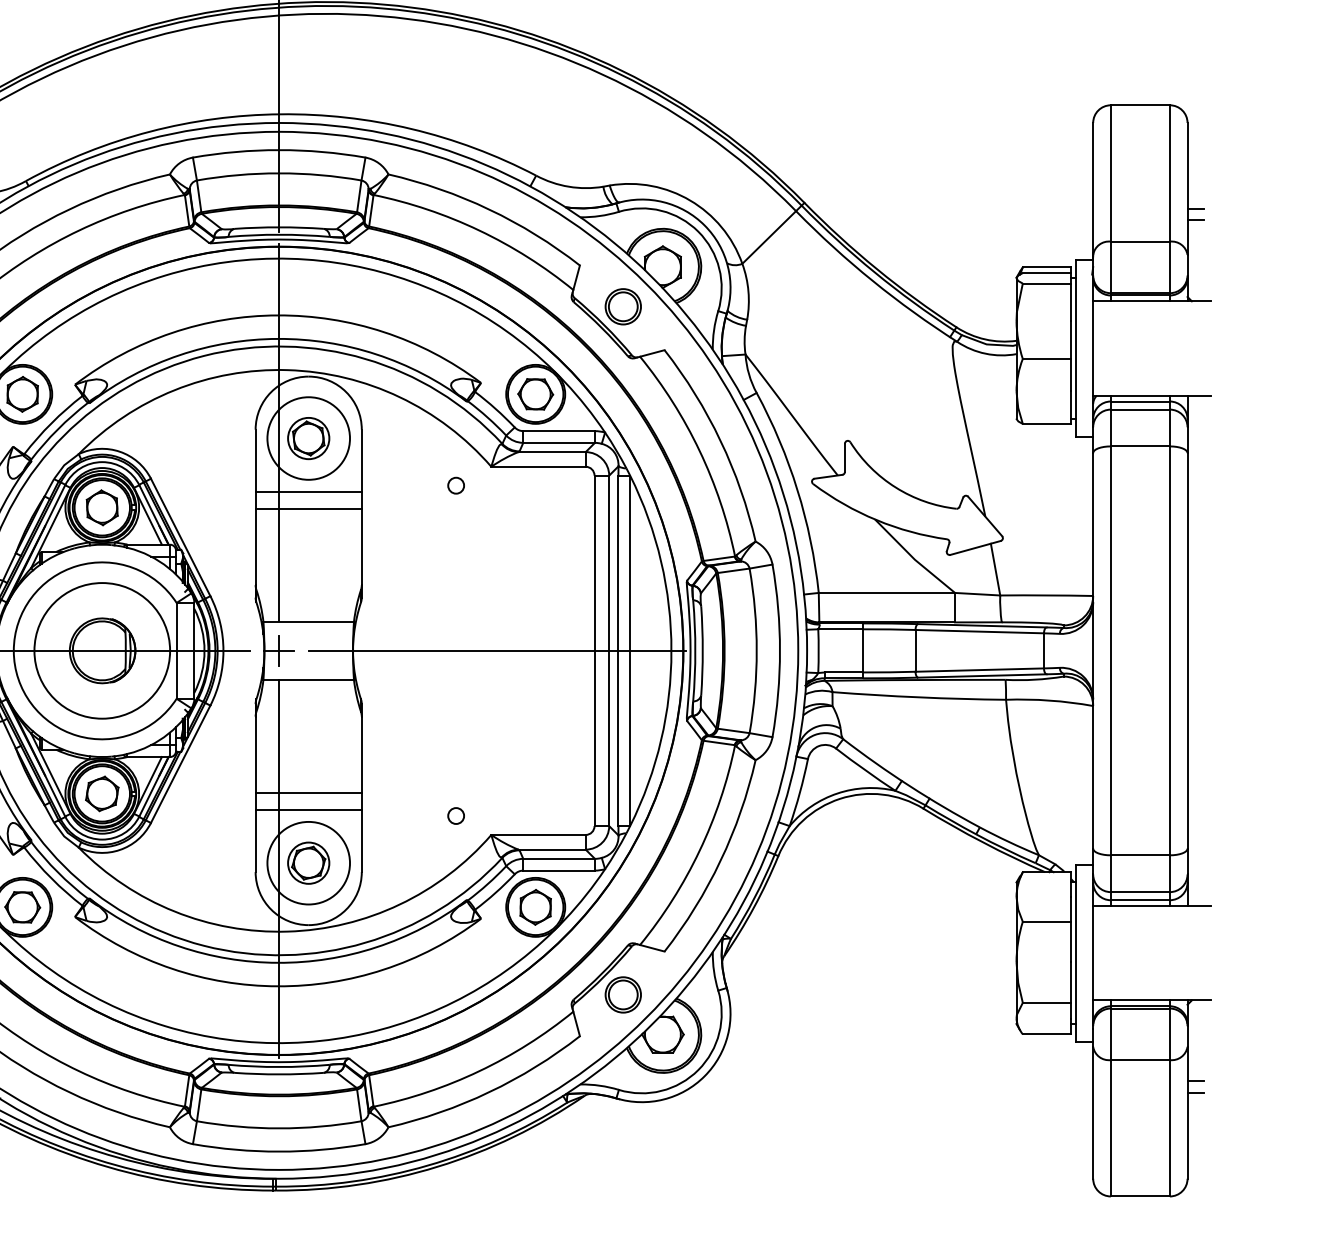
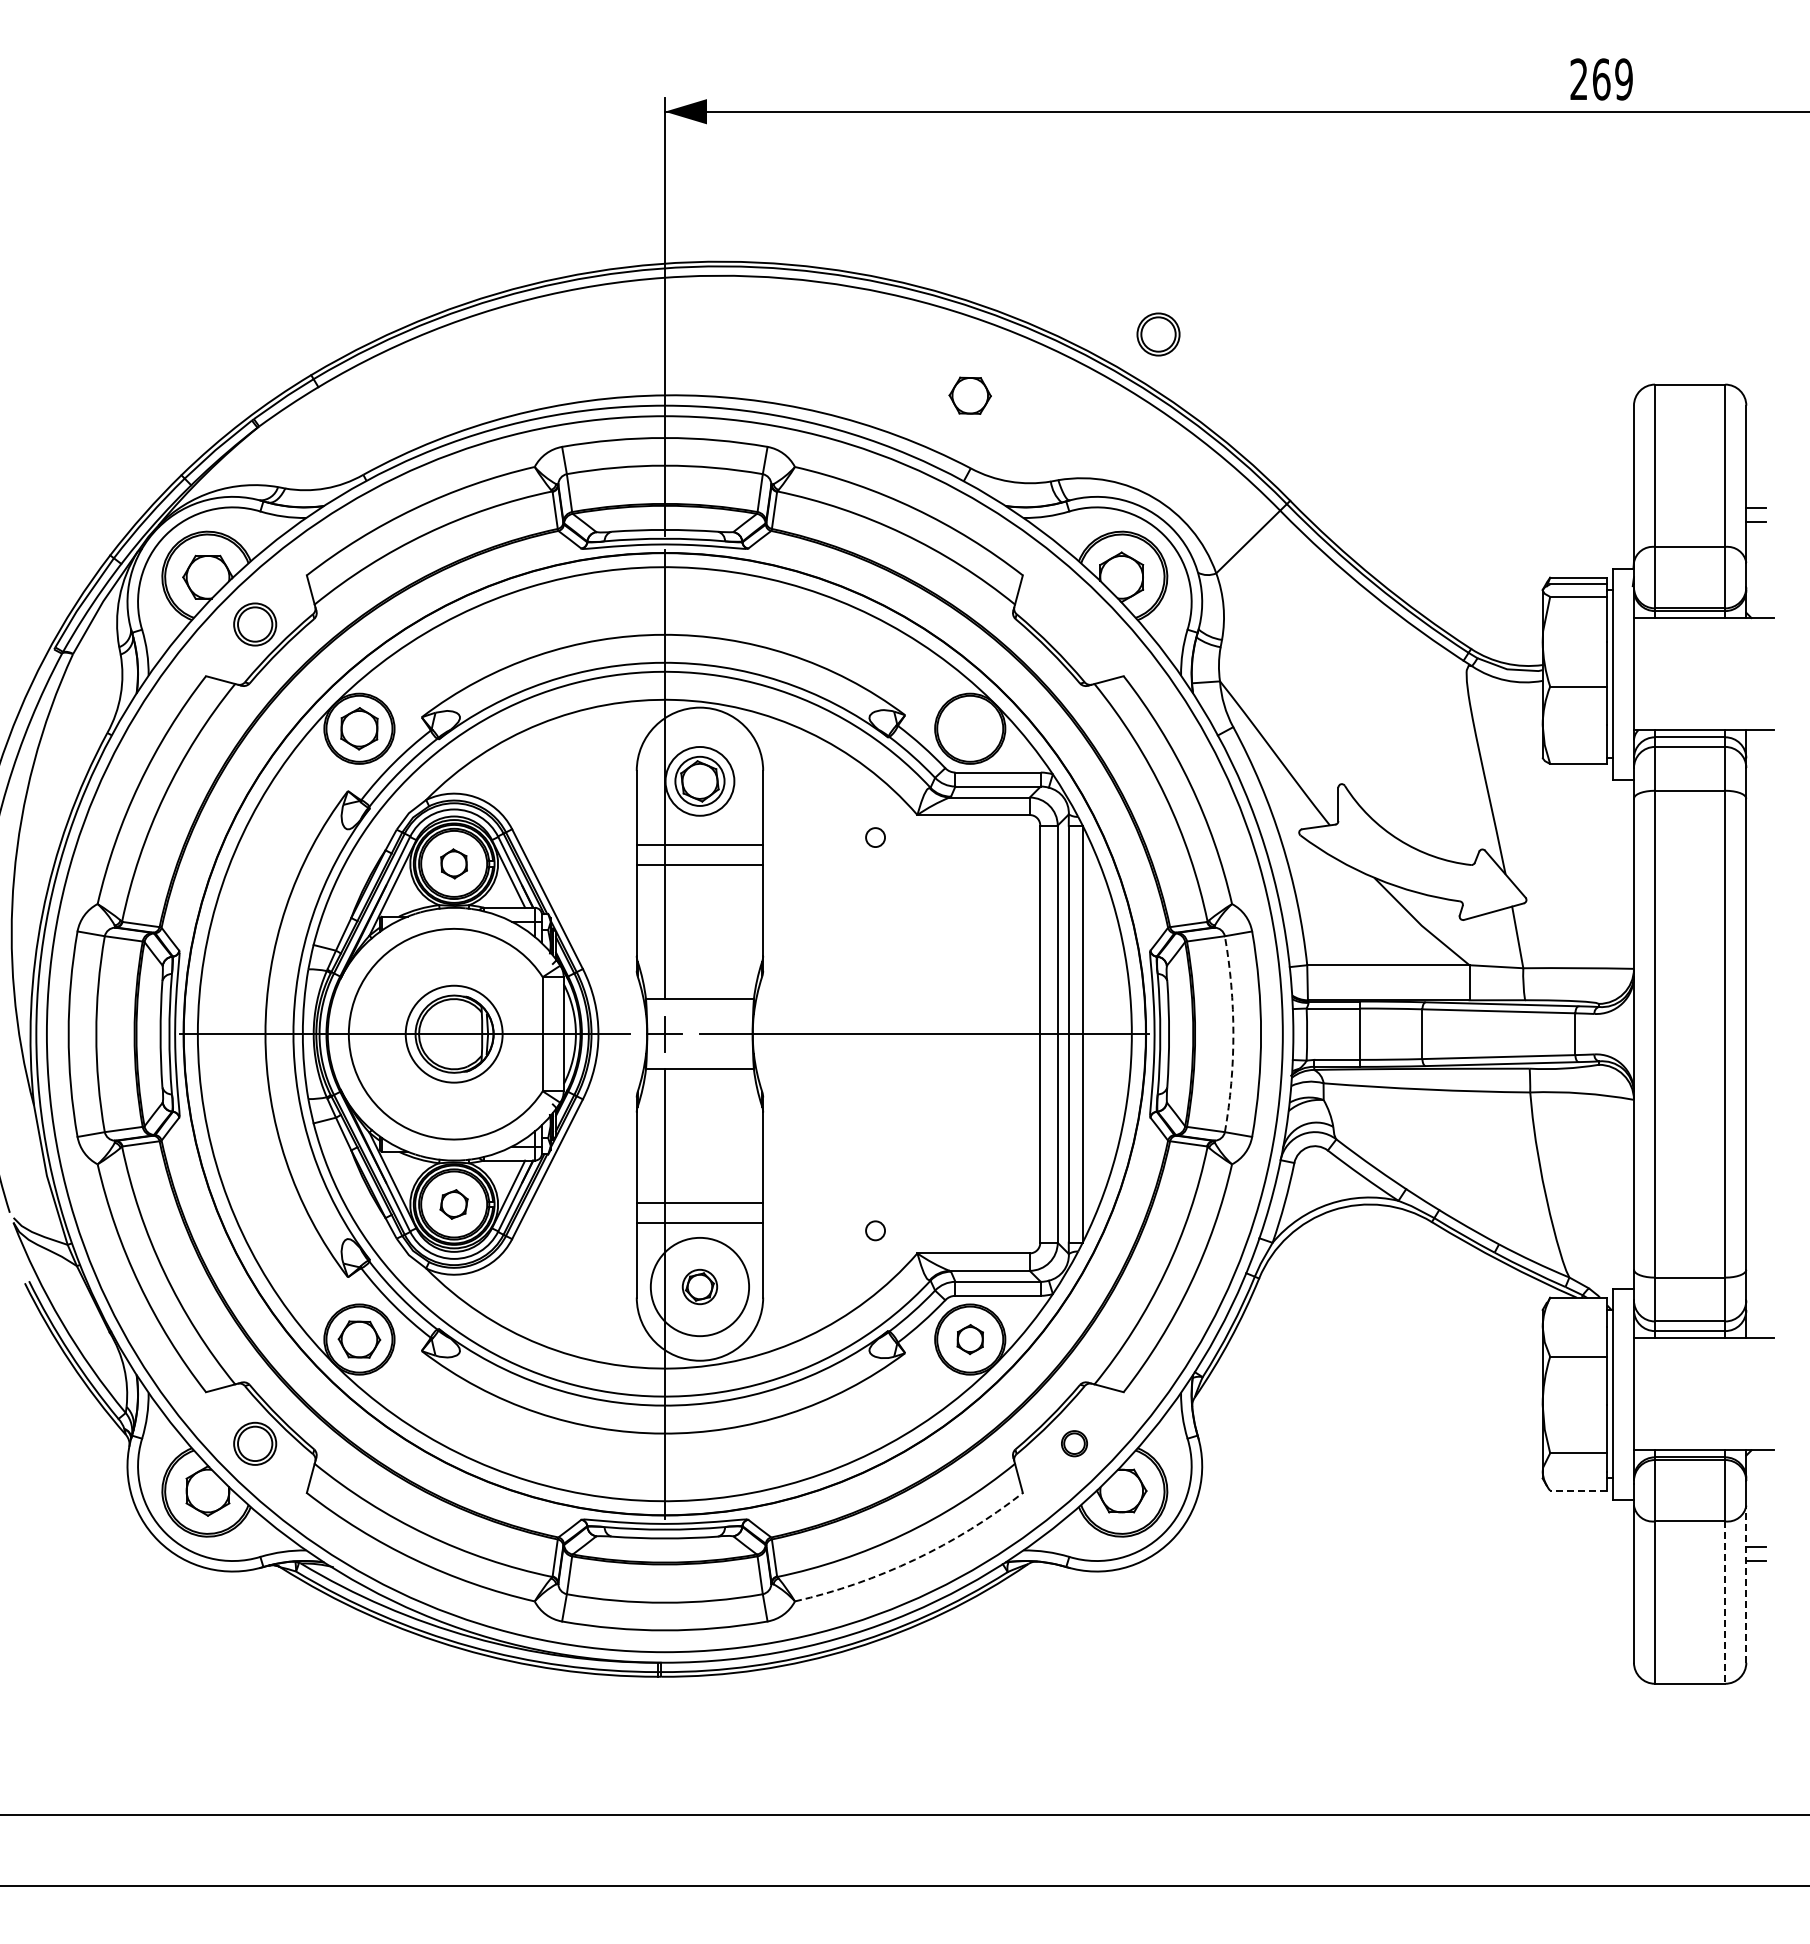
part: (623, 306) -> (1158, 334), moved
part: (535, 394) -> (969, 395), moved
circle: (308, 438) -> (699, 781), size x0.7
part: (101, 507) -> (453, 863), size x0.7
circle: (101, 650) -> (453, 1033), size x0.6
arc: (756, 651) -> (1233, 1034), solid -> dashed
part: (101, 793) -> (453, 1204), size x0.7
part: (308, 862) -> (699, 1286), size x0.7
part: (535, 907) -> (970, 1339), size x0.7
part: (623, 994) -> (1074, 1443), size x0.6
line: (1046, 1034) -> (1578, 1490), solid -> dashed
arc: (488, 1092) -> (914, 1559), solid -> dashed
line: (1187, 1113) -> (1746, 1584), solid -> dashed
line: (1170, 1129) -> (1725, 1603), solid -> dashed

